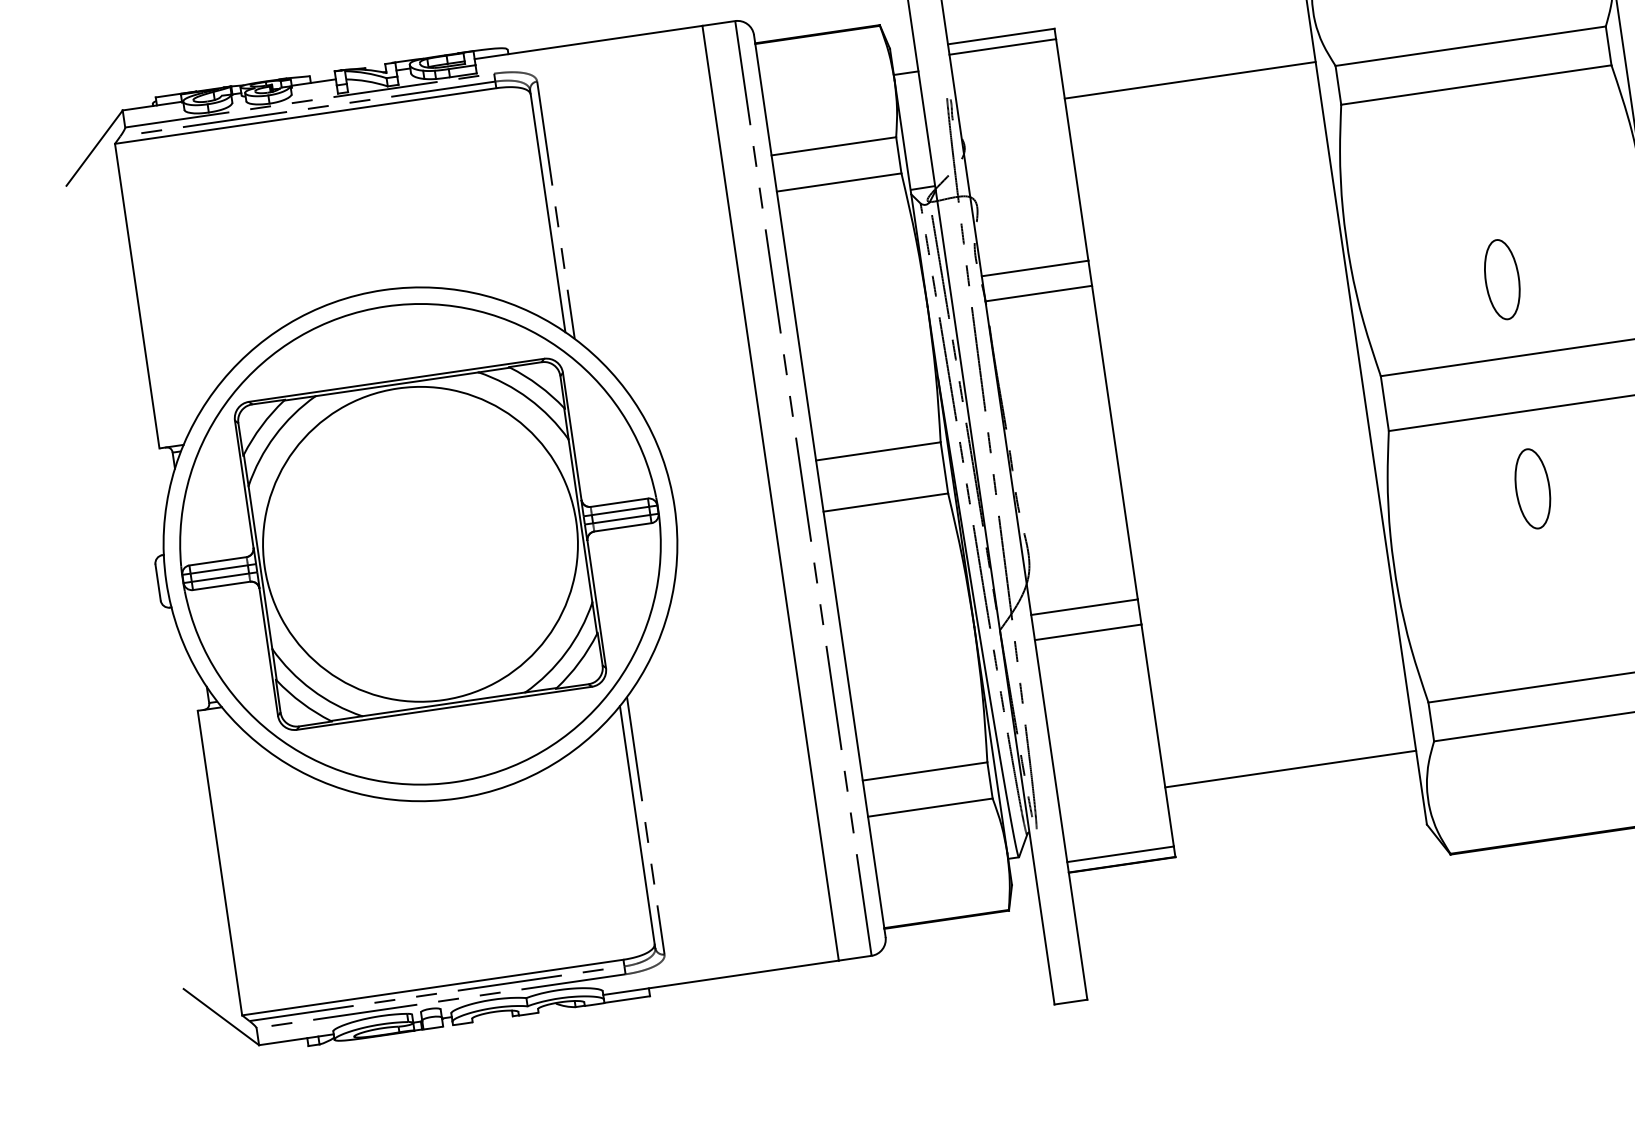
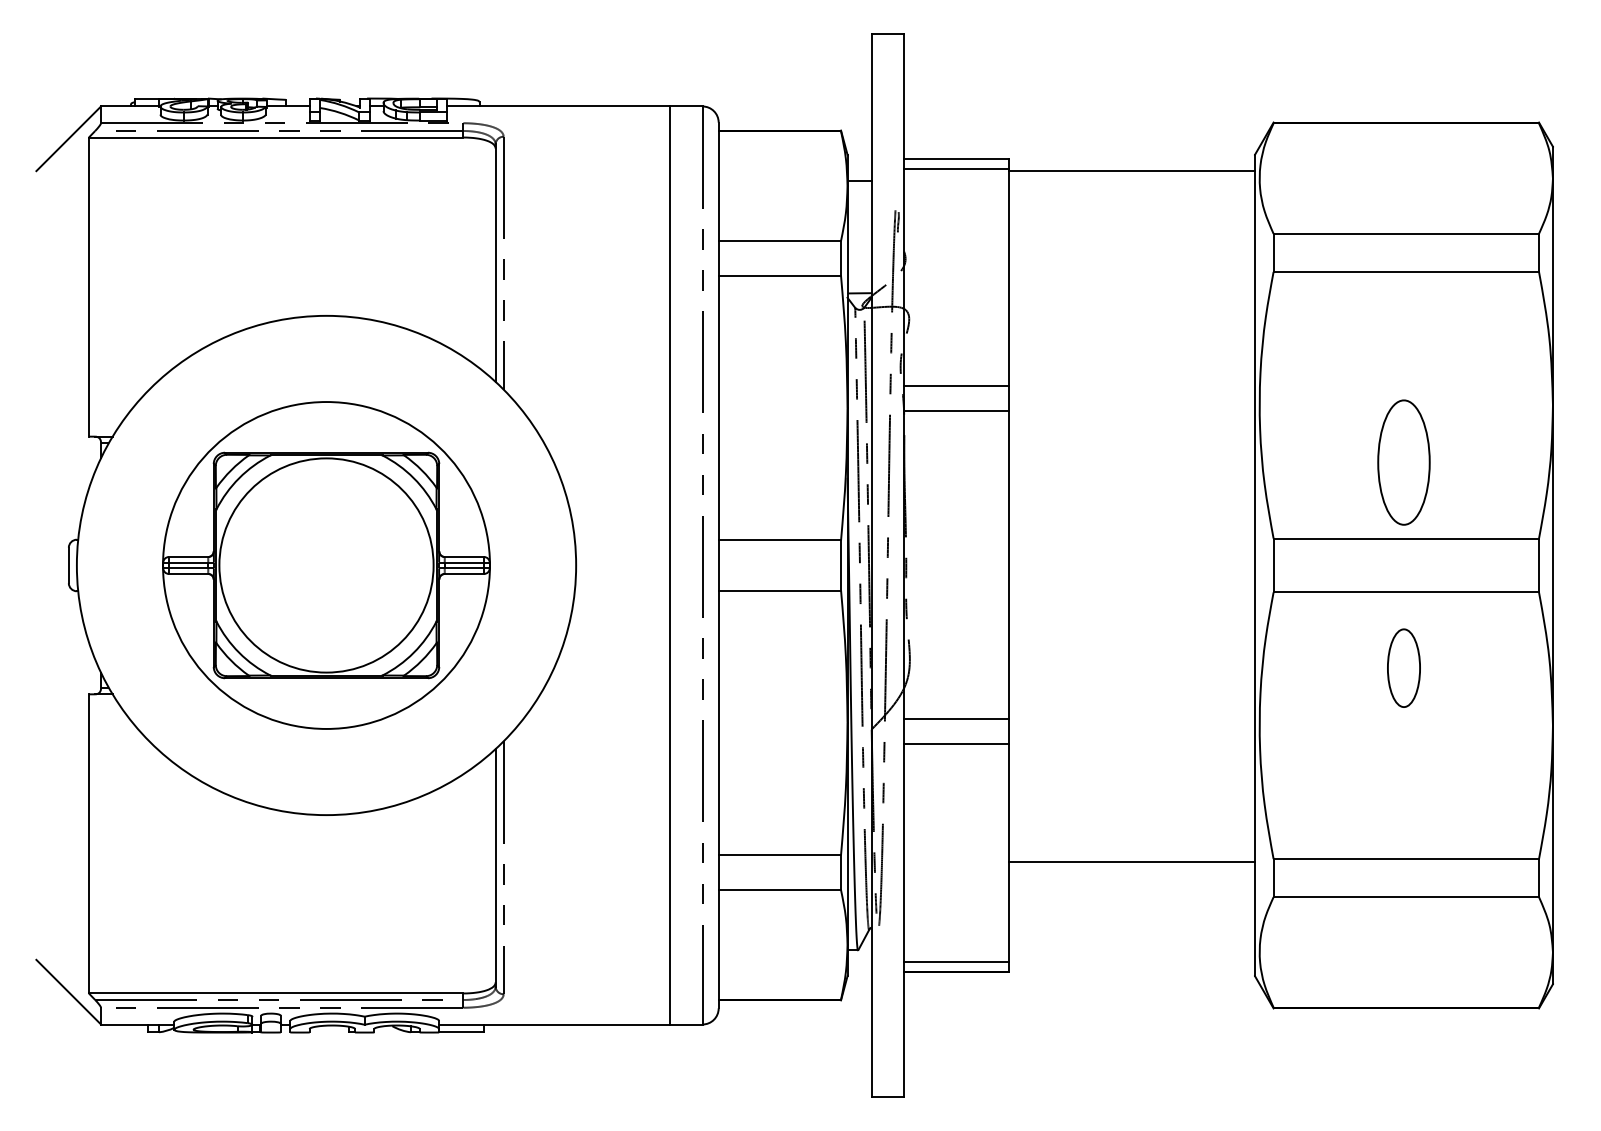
line: (1189, 80) -> (1131, 171), moved
part: (1501, 279) -> (1403, 462), size x1.6
part: (420, 544) -> (326, 565), size x0.7
line: (1290, 768) -> (1131, 861), moved

